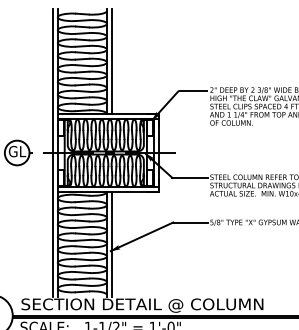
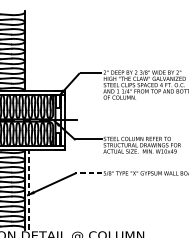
line: (112, 60) -> (29, 50), removed
line: (190, 222) -> (88, 173), solid -> dashed
line: (112, 243) -> (29, 189), solid -> dashed

